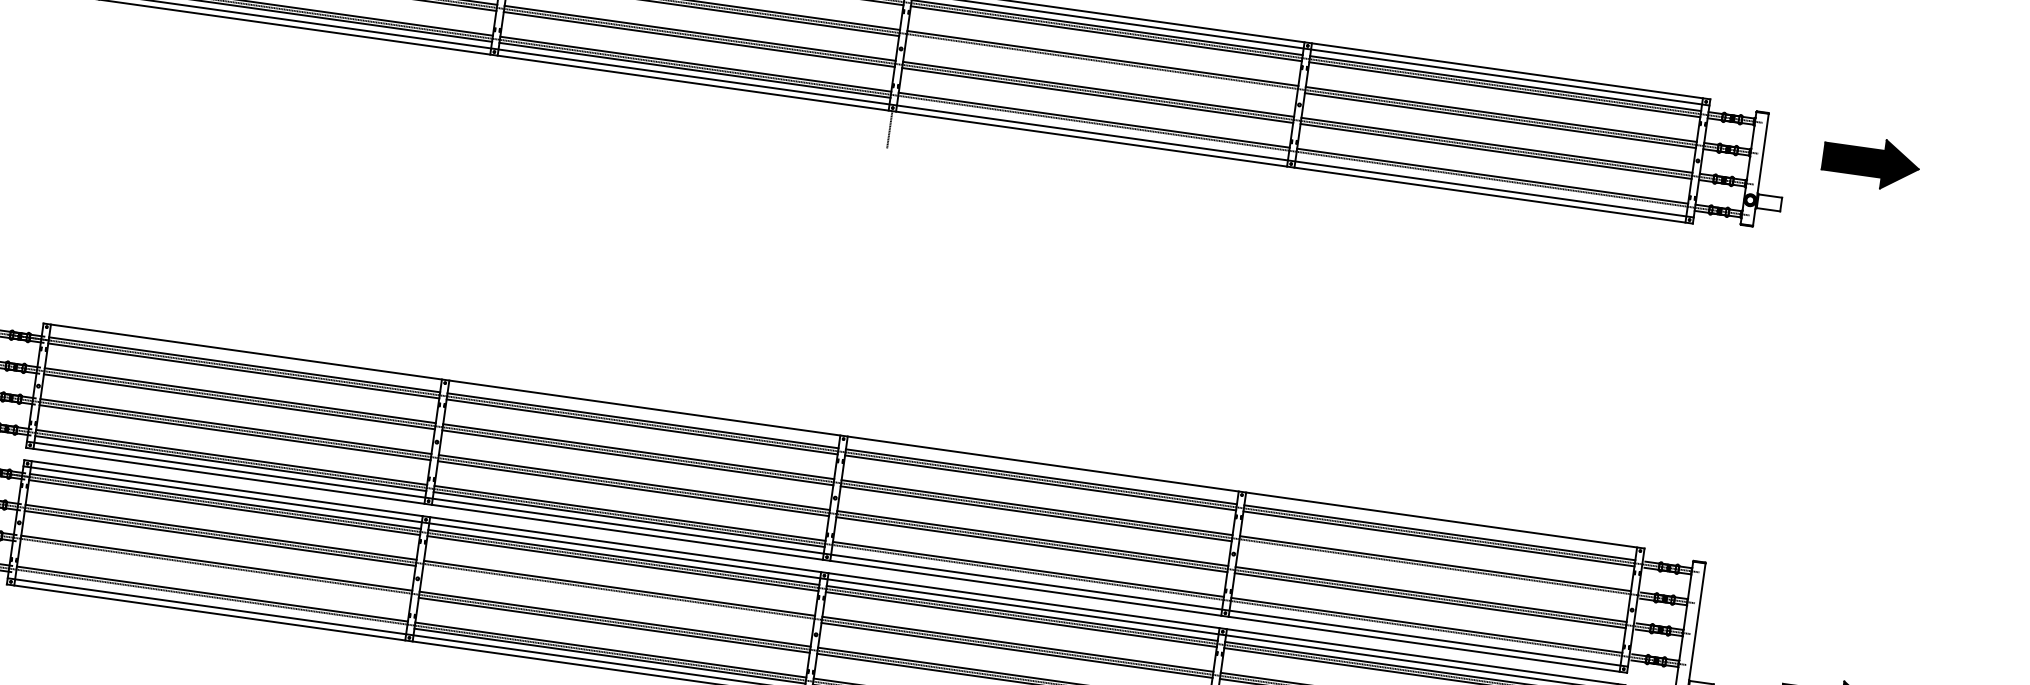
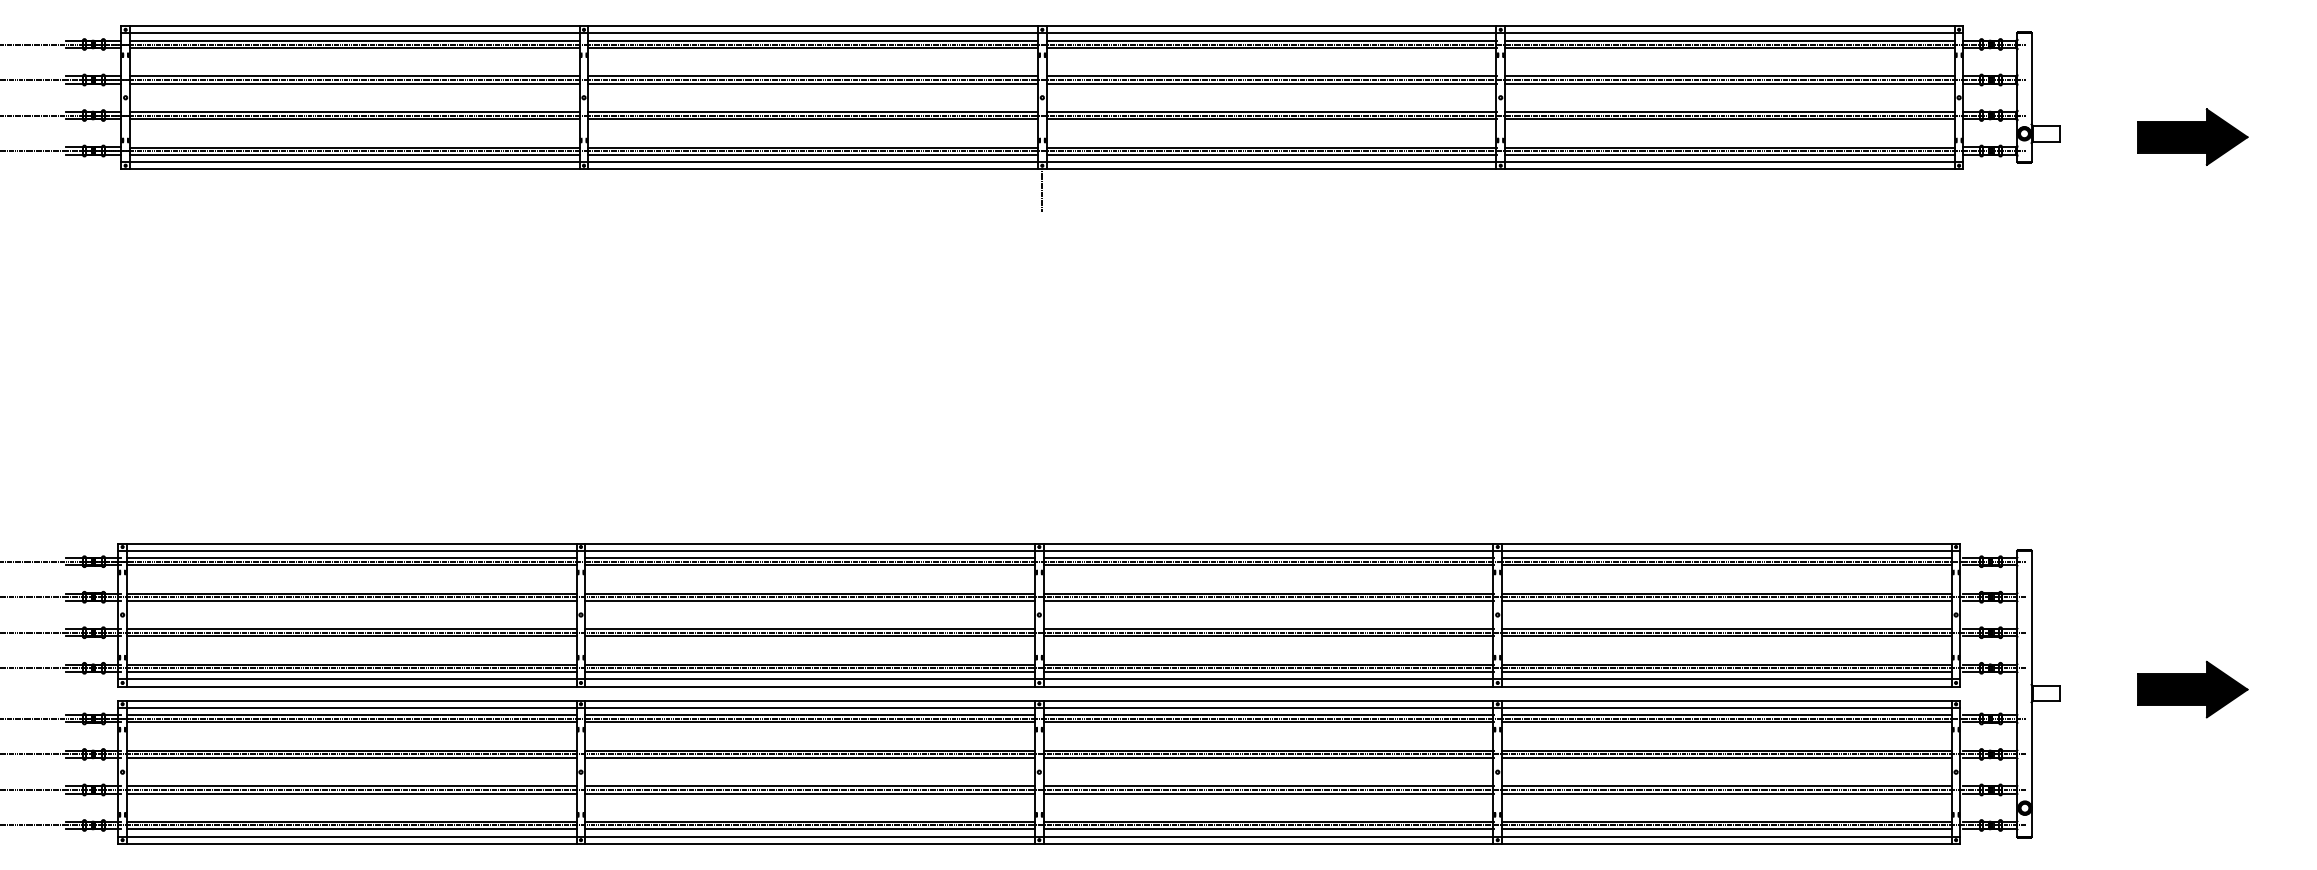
line: (1102, 64) -> (1271, 83), added
line: (1093, 126) -> (1271, 154), added
part: (1870, 161) -> (2192, 136), moved
line: (1491, 182) -> (1729, 154), added
line: (843, 442) -> (1039, 550), added
line: (215, 569) -> (351, 793), added
line: (1434, 569) -> (1726, 600), added
line: (1027, 575) -> (1268, 671), added
line: (618, 594) -> (810, 757), added
line: (211, 600) -> (351, 829), added
line: (1425, 631) -> (1726, 671), added

